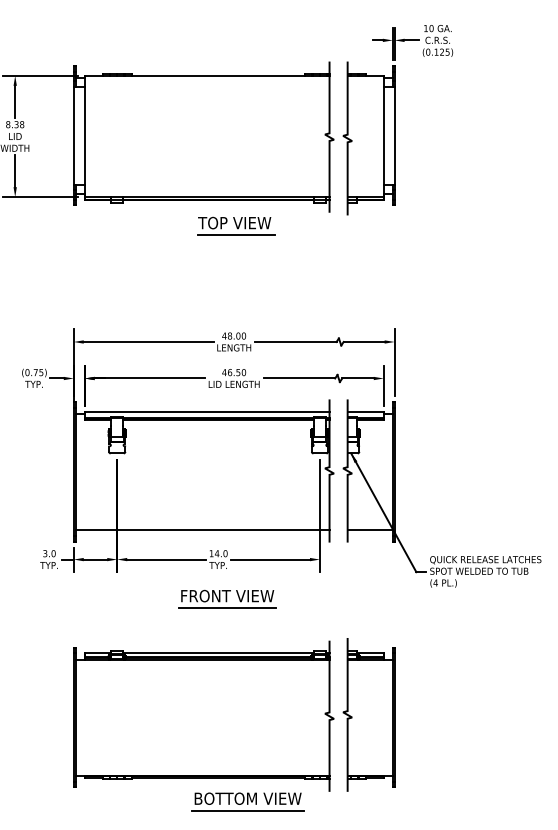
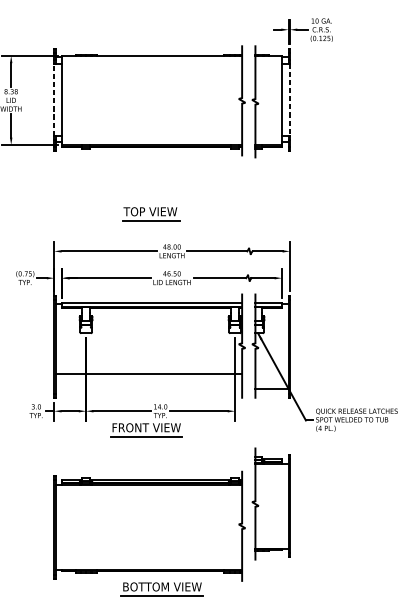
line: (73, 135) -> (54, 99), solid -> dashed
line: (394, 135) -> (289, 99), solid -> dashed
part: (236, 225) -> (151, 213), moved
line: (202, 529) -> (148, 373), moved
part: (227, 598) -> (146, 429), moved
part: (368, 714) -> (270, 503), moved
part: (247, 801) -> (162, 588), moved

